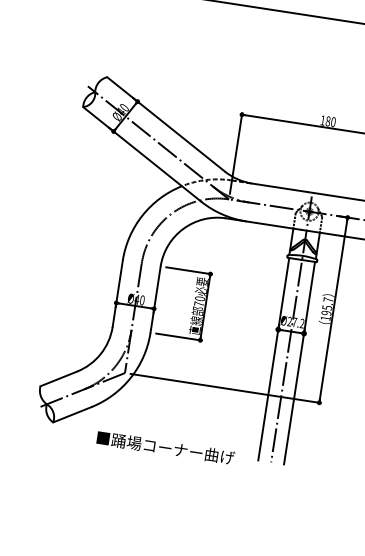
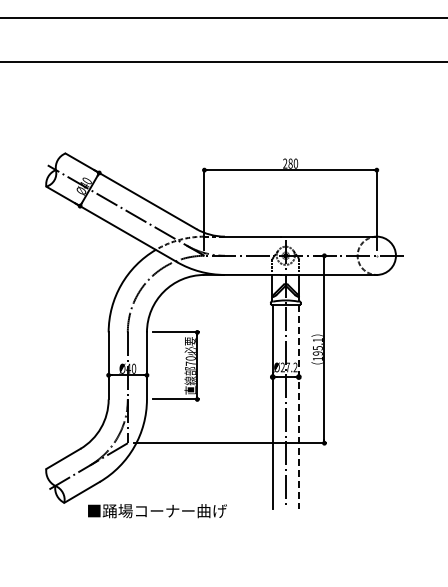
text: (323, 120) -> (285, 163), 180 -> 280
text: (328, 300) -> (317, 340), 195.7 -> 195.1
line: (299, 363) -> (298, 407), solid -> dashed
text: (165, 448) -> (157, 511), moved

